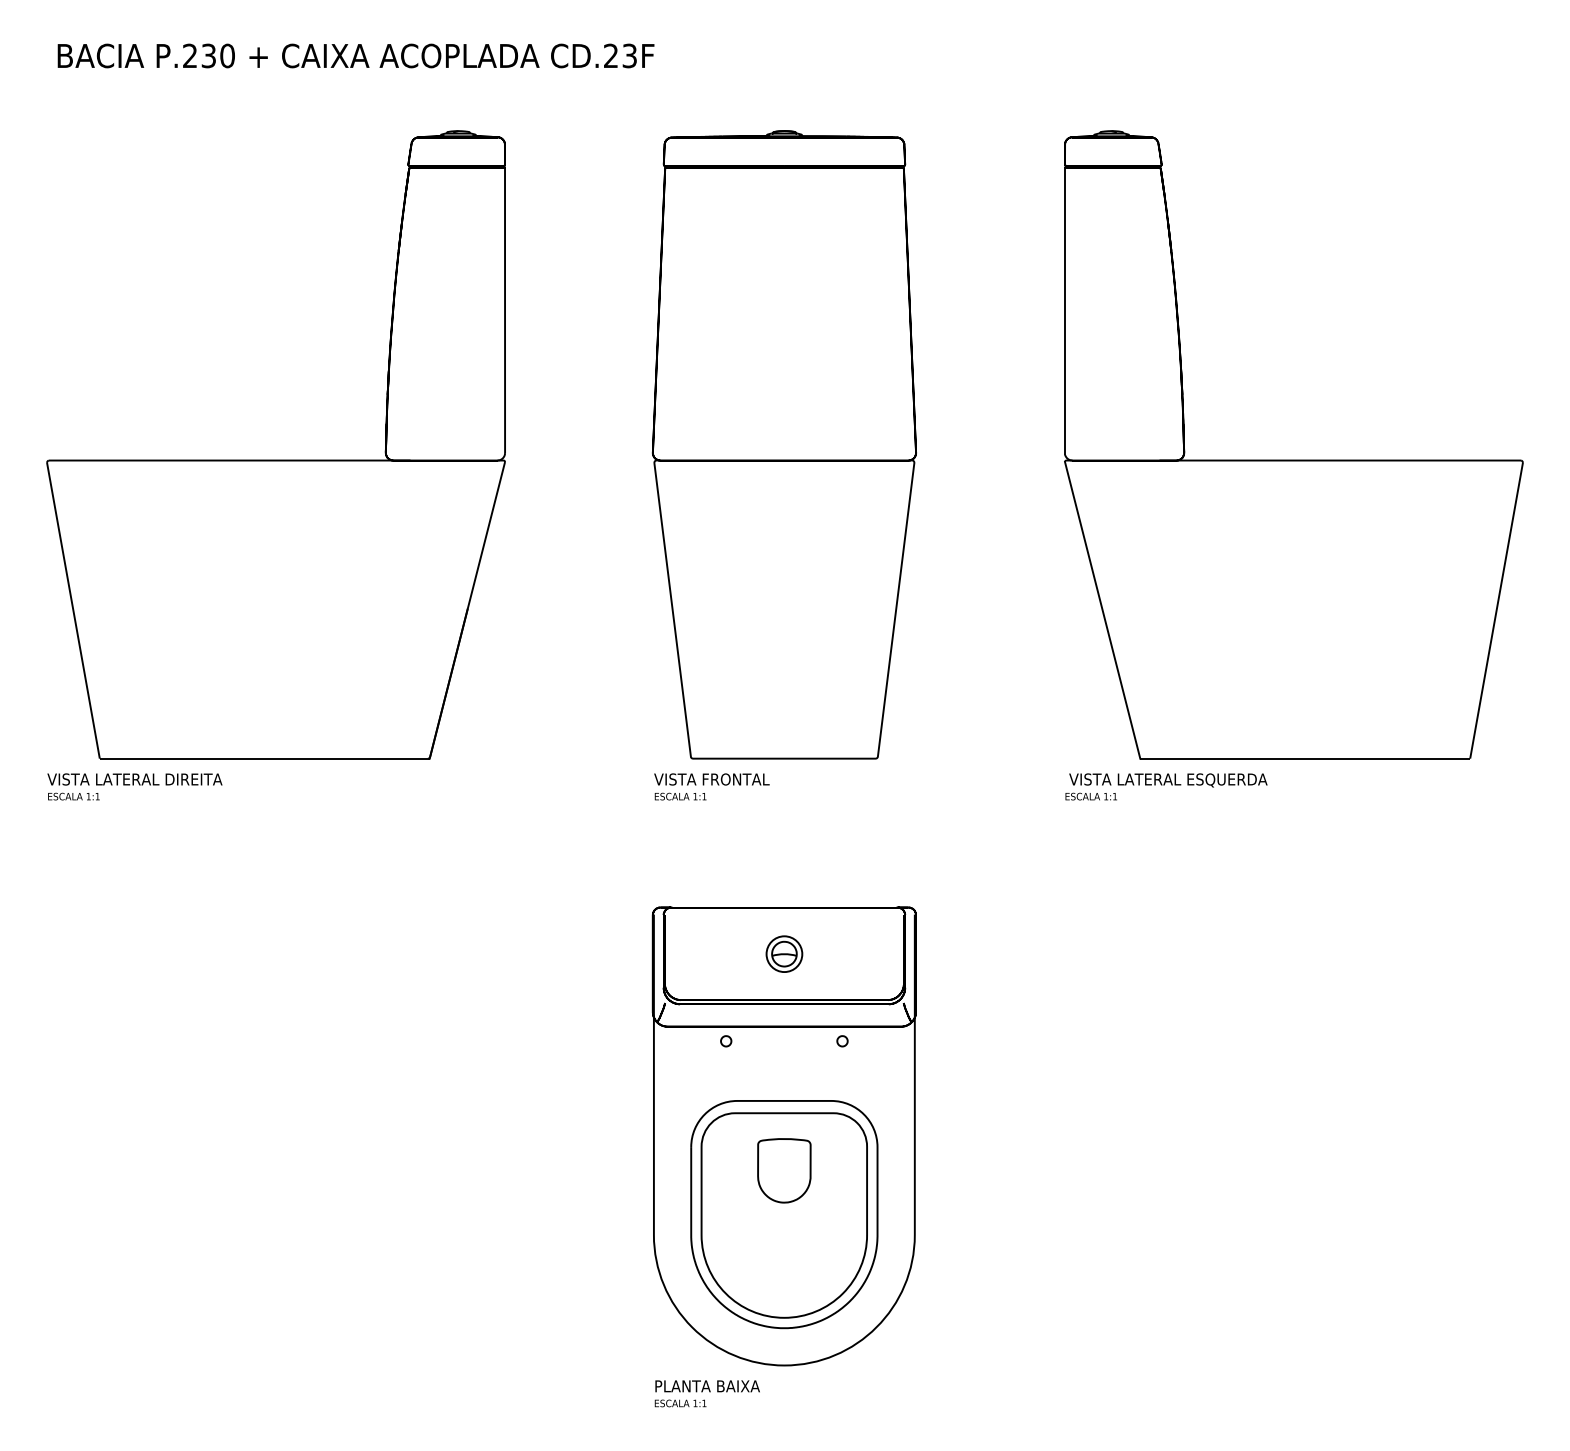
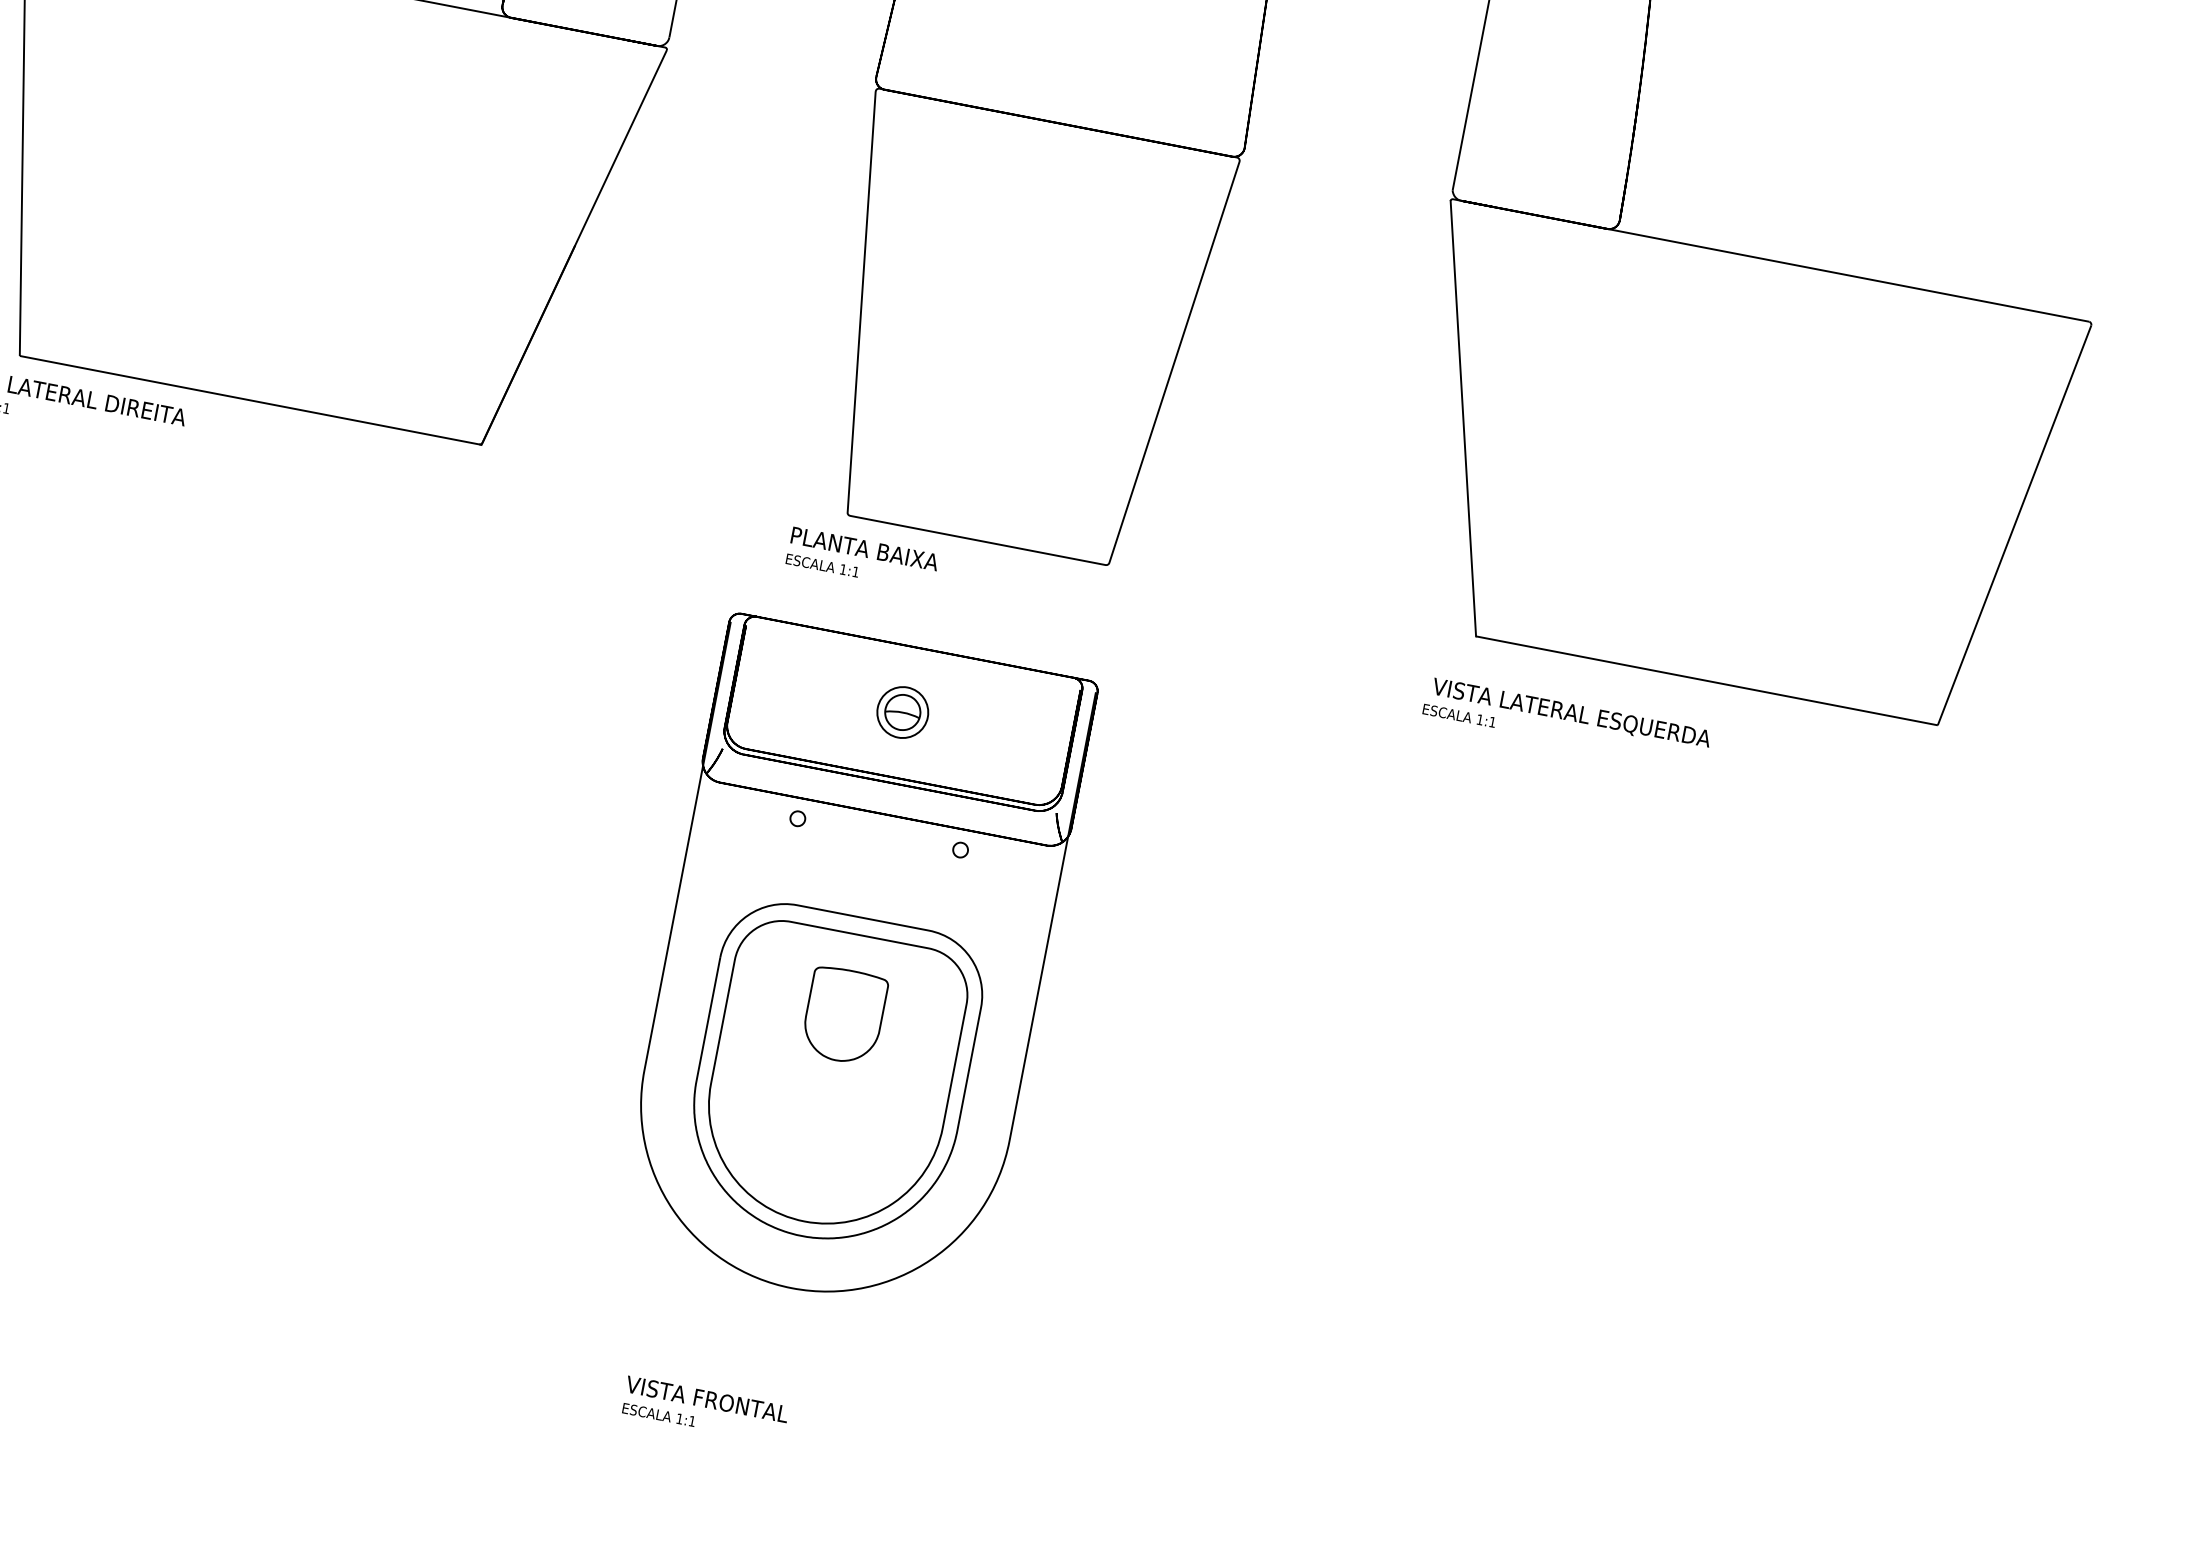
text: (711, 779) -> (870, 549), VISTA FRONTAL -> PLANTA BAIXA
text: (1166, 786) -> (1567, 721), moved
part: (783, 1136) -> (852, 967), moved
text: (711, 1386) -> (706, 1399), PLANTA BAIXA -> VISTA FRONTAL

